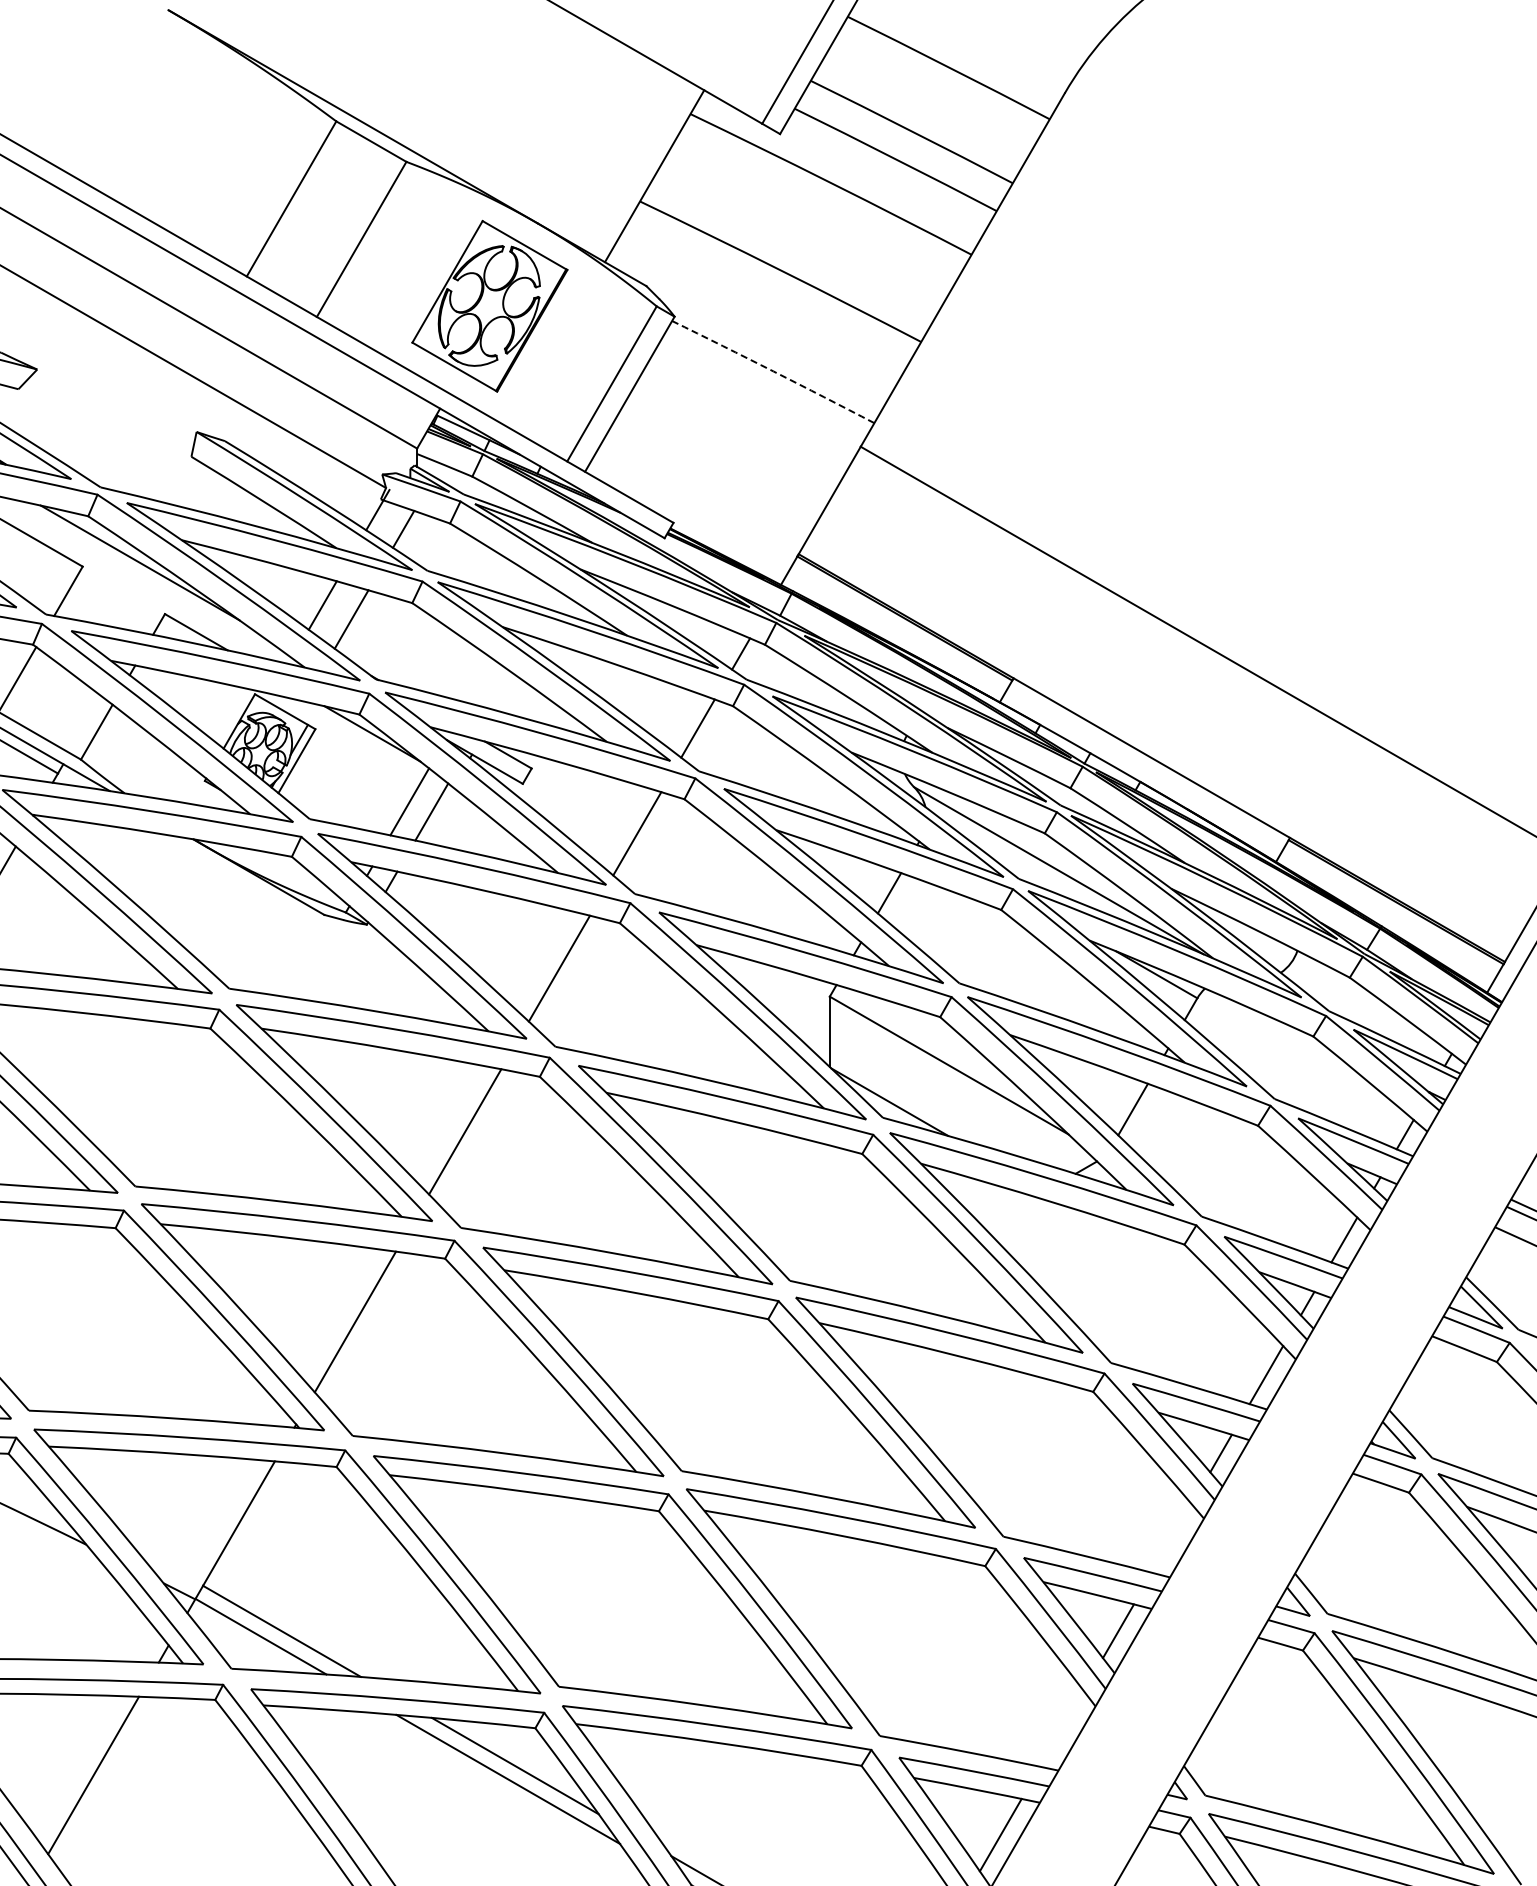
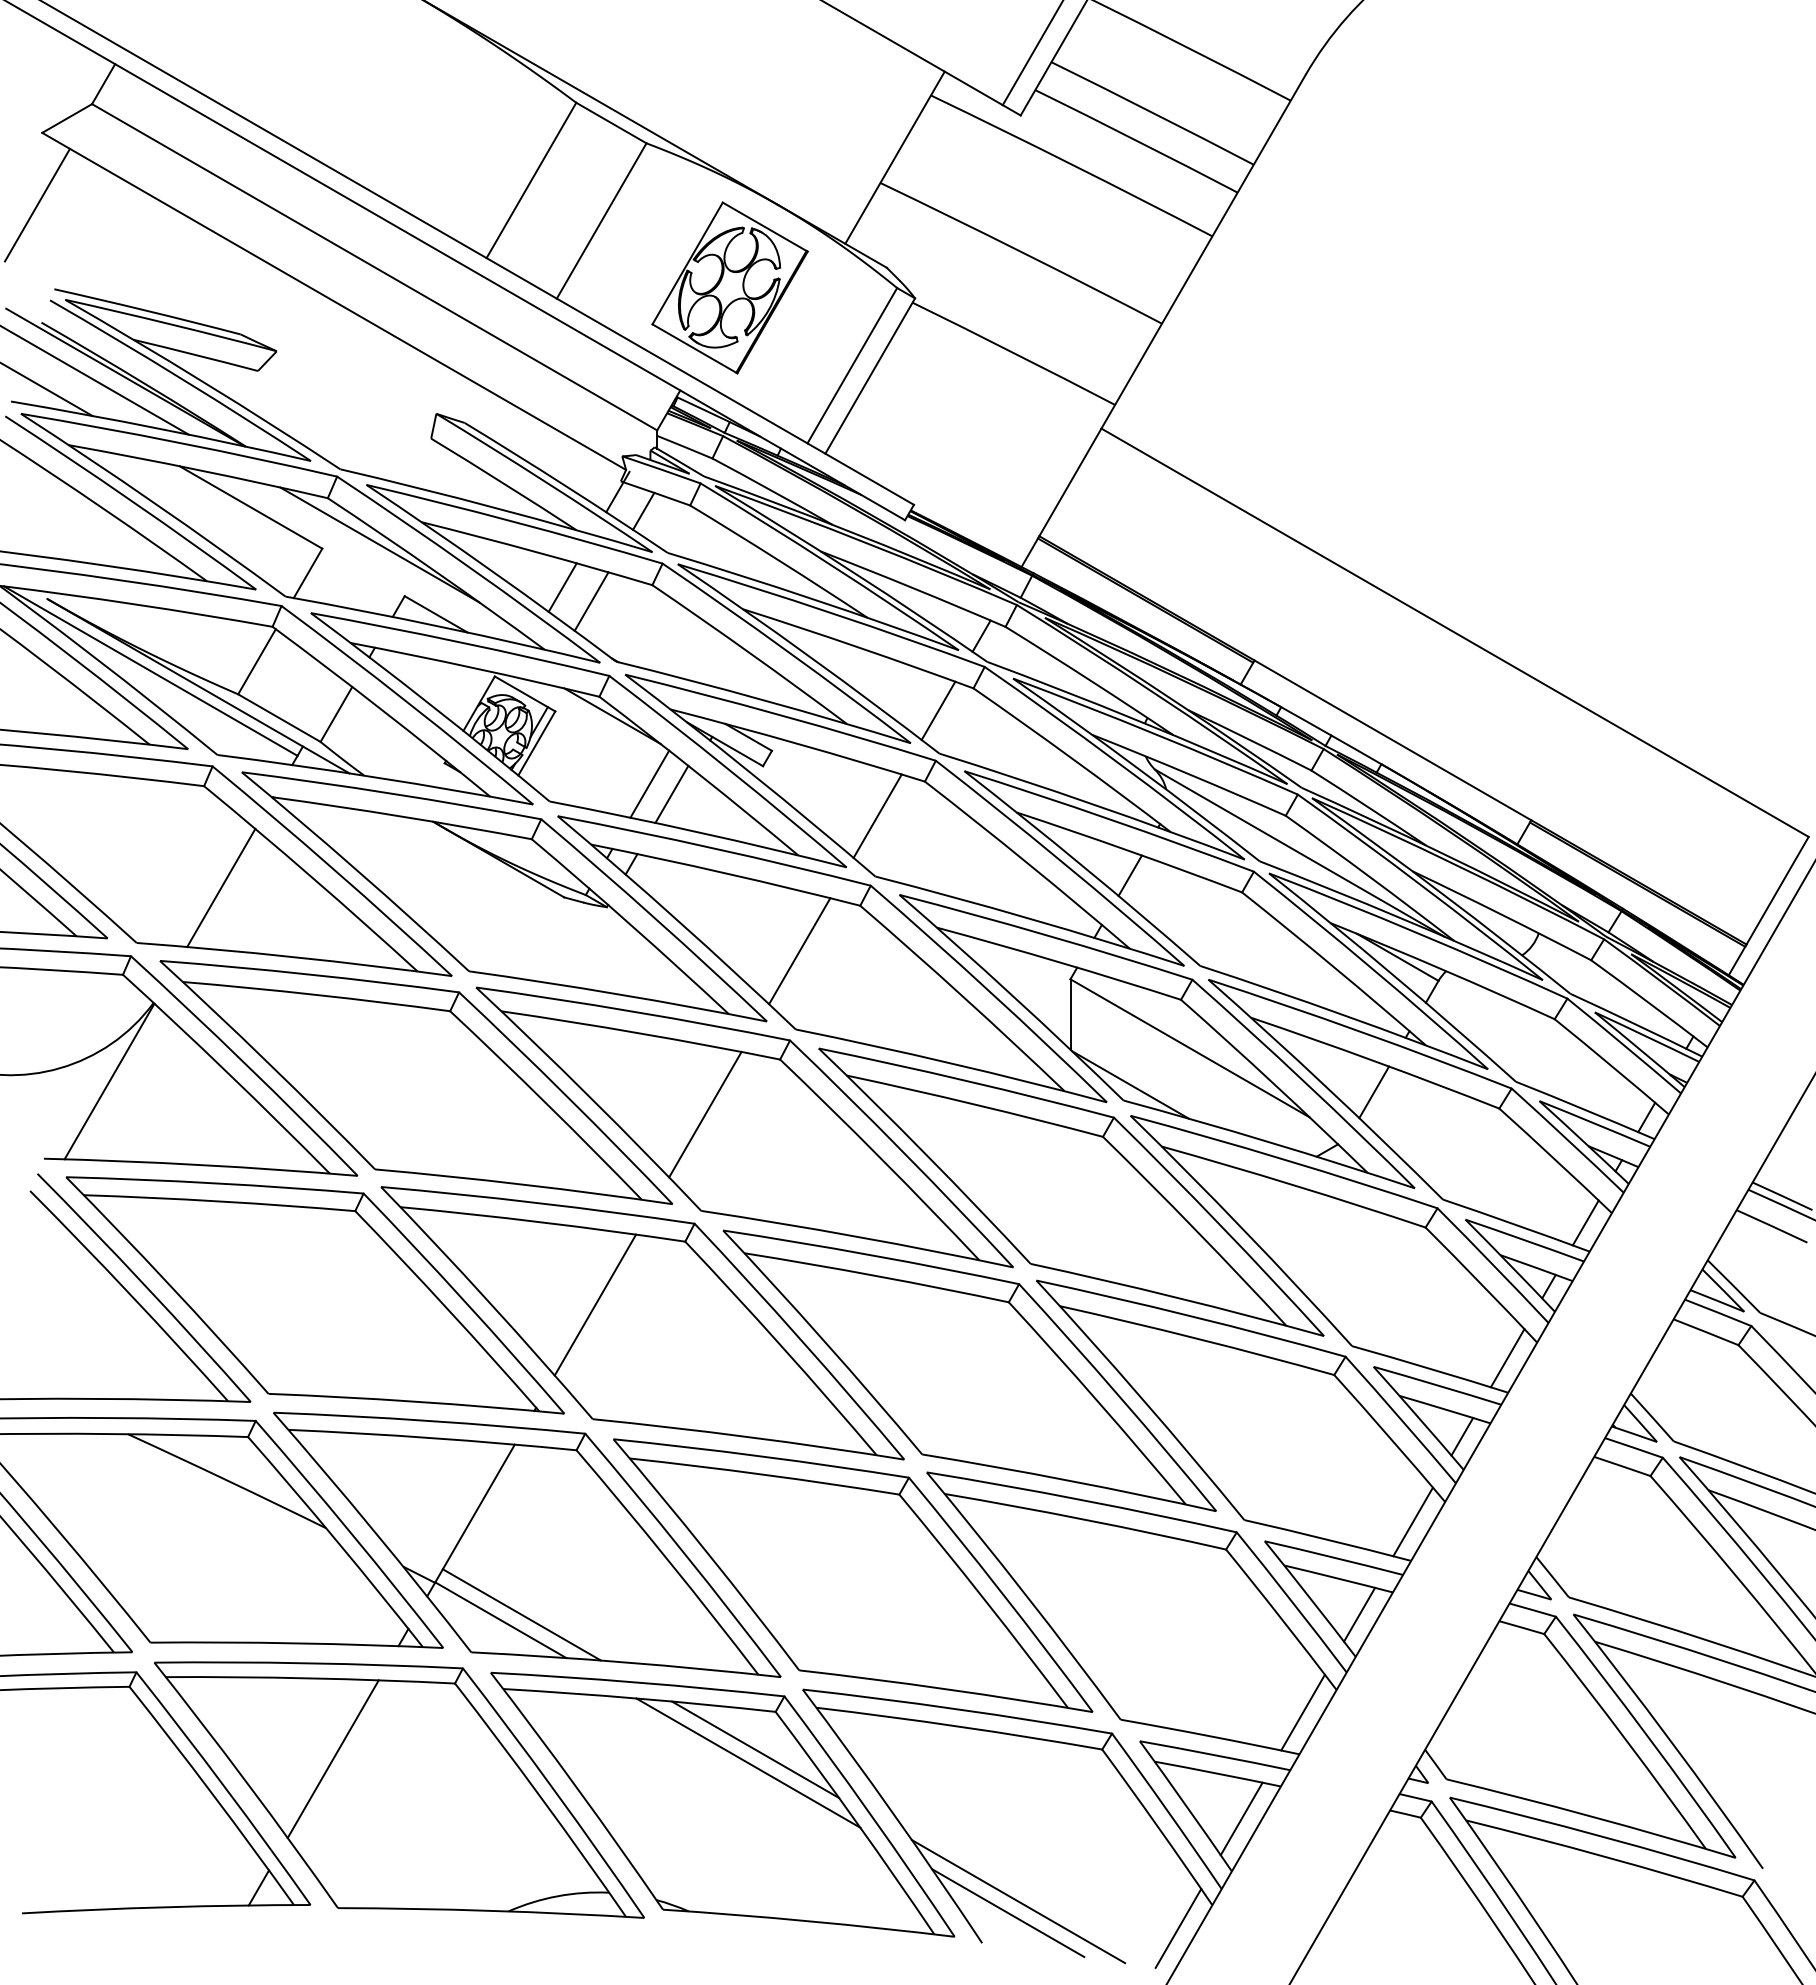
arc: (773, 371) -> (1014, 353), dashed -> solid
line: (1171, 1538) -> (1412, 1521), added
line: (1061, 1728) -> (1302, 1712), added

